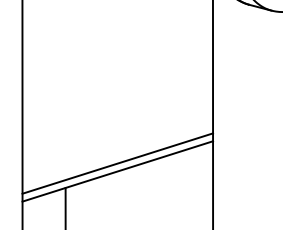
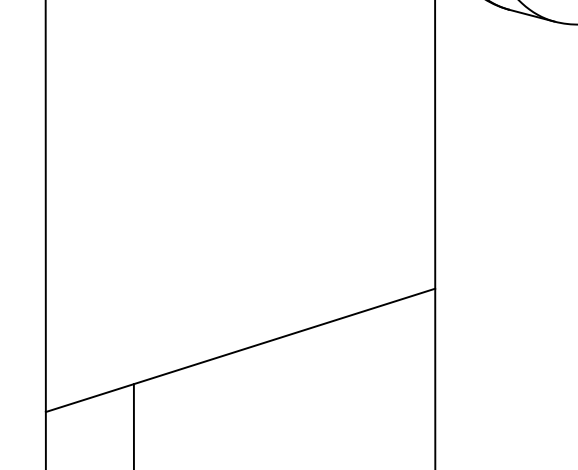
line: (117, 163) -> (239, 334), removed

